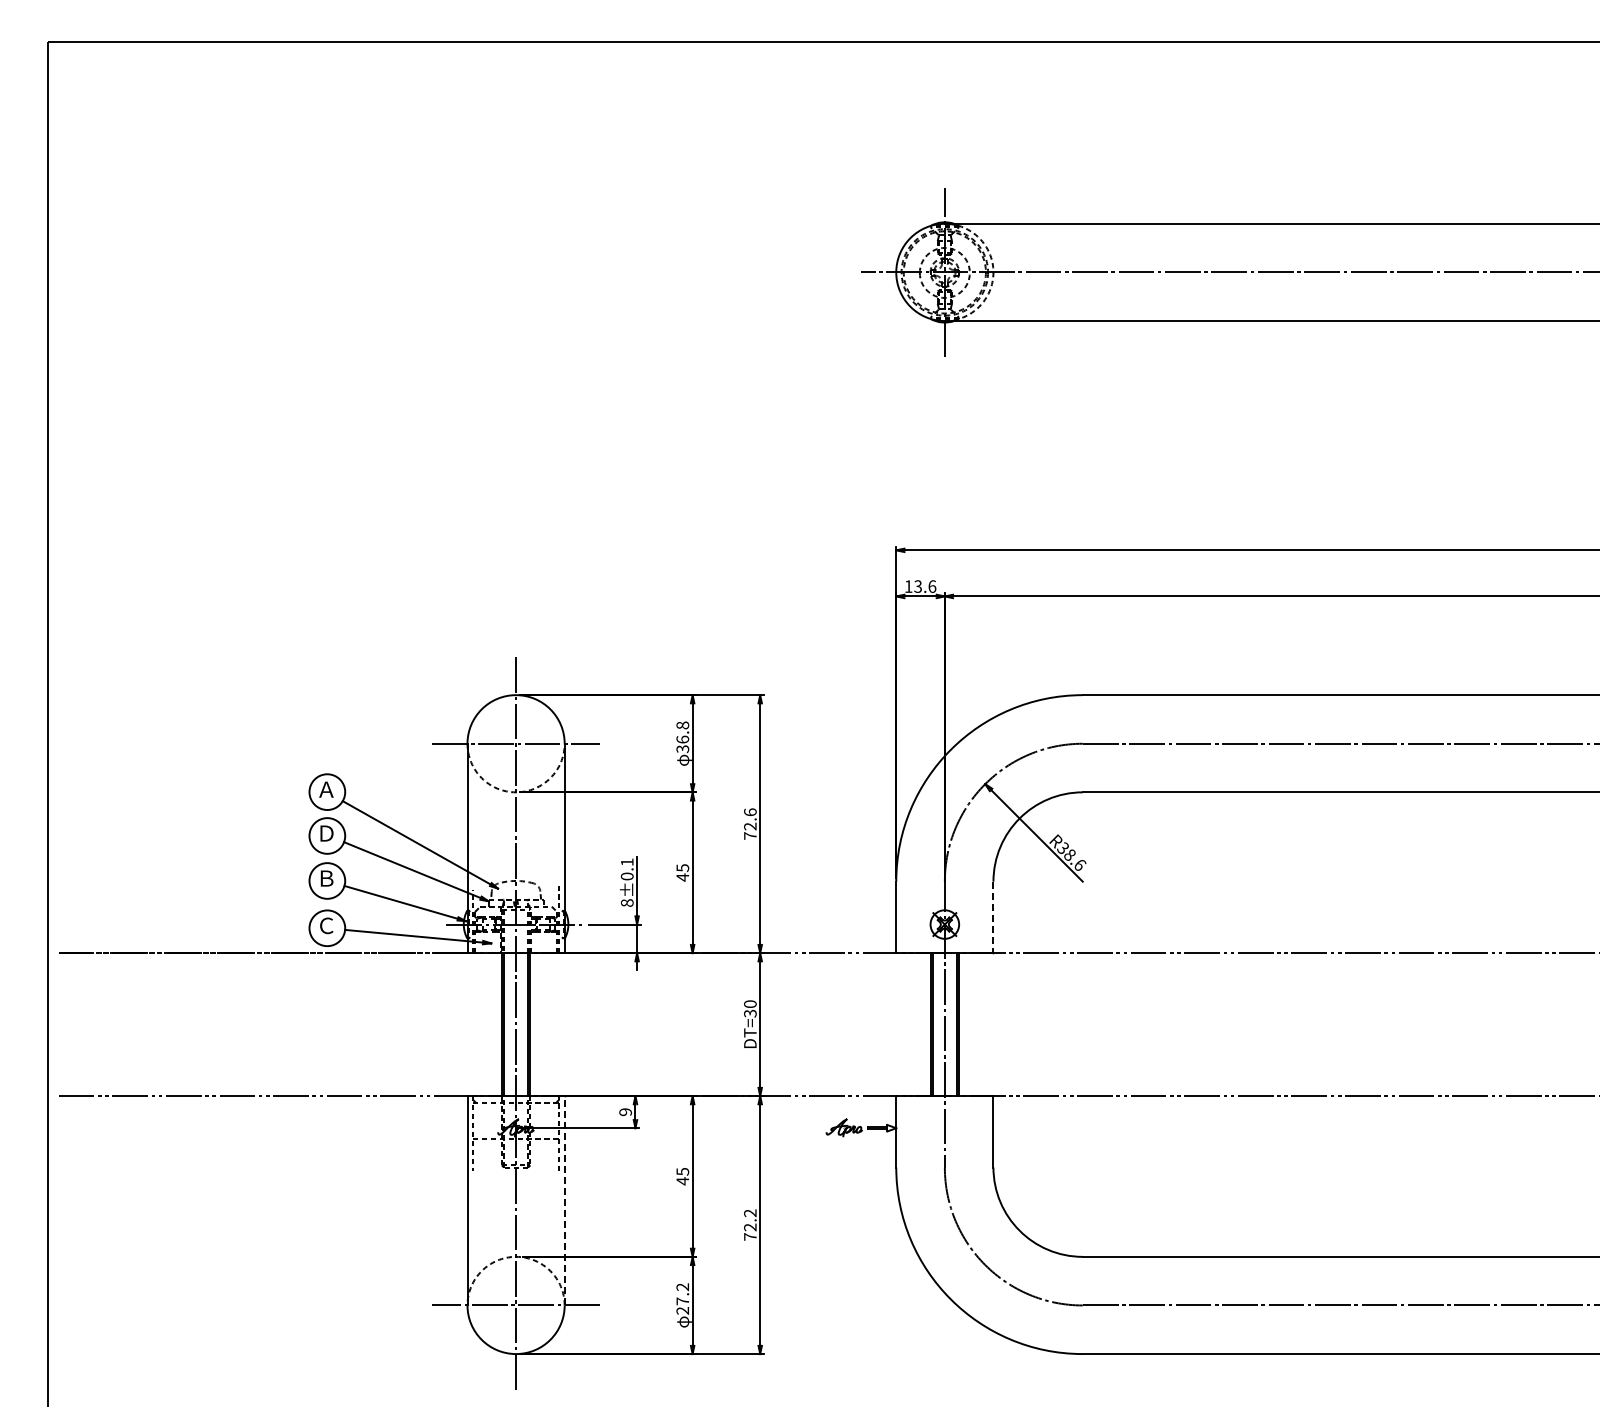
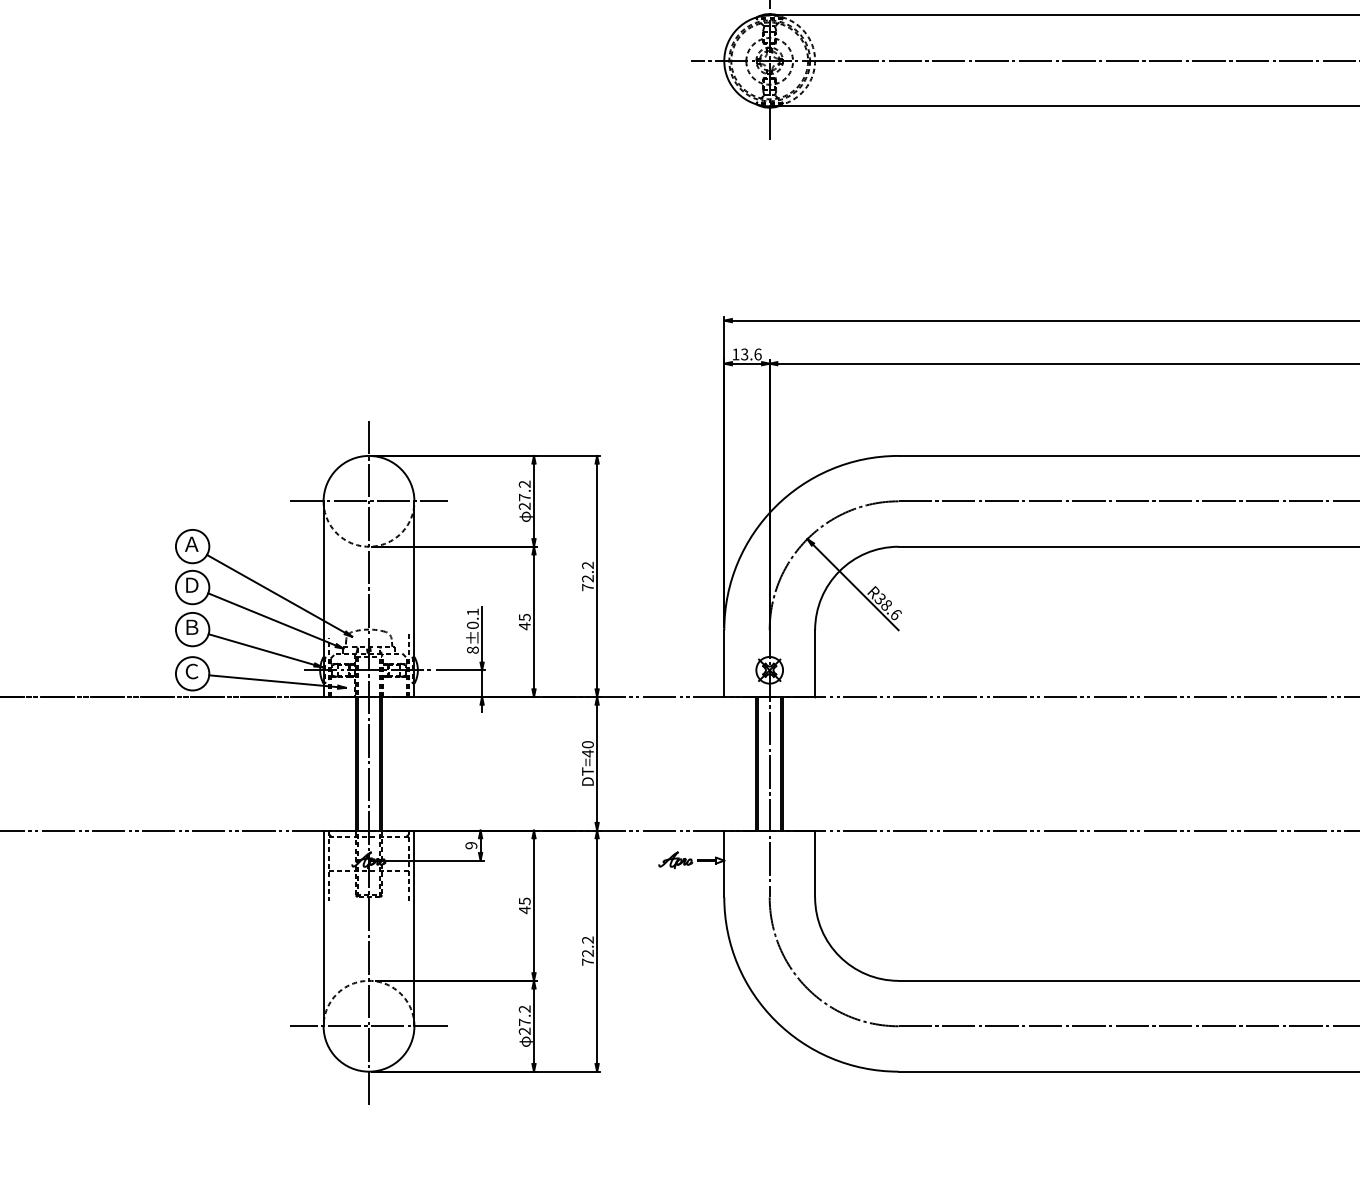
text: (682, 737) -> (524, 495), 36.8 -> 27.2
text: (750, 812) -> (588, 565), 72.6 -> 72.2
line: (993, 917) -> (815, 663), dashed -> solid
text: (750, 1013) -> (588, 753), DT=30 -> DT=40
line: (564, 1200) -> (414, 928), dashed -> solid

